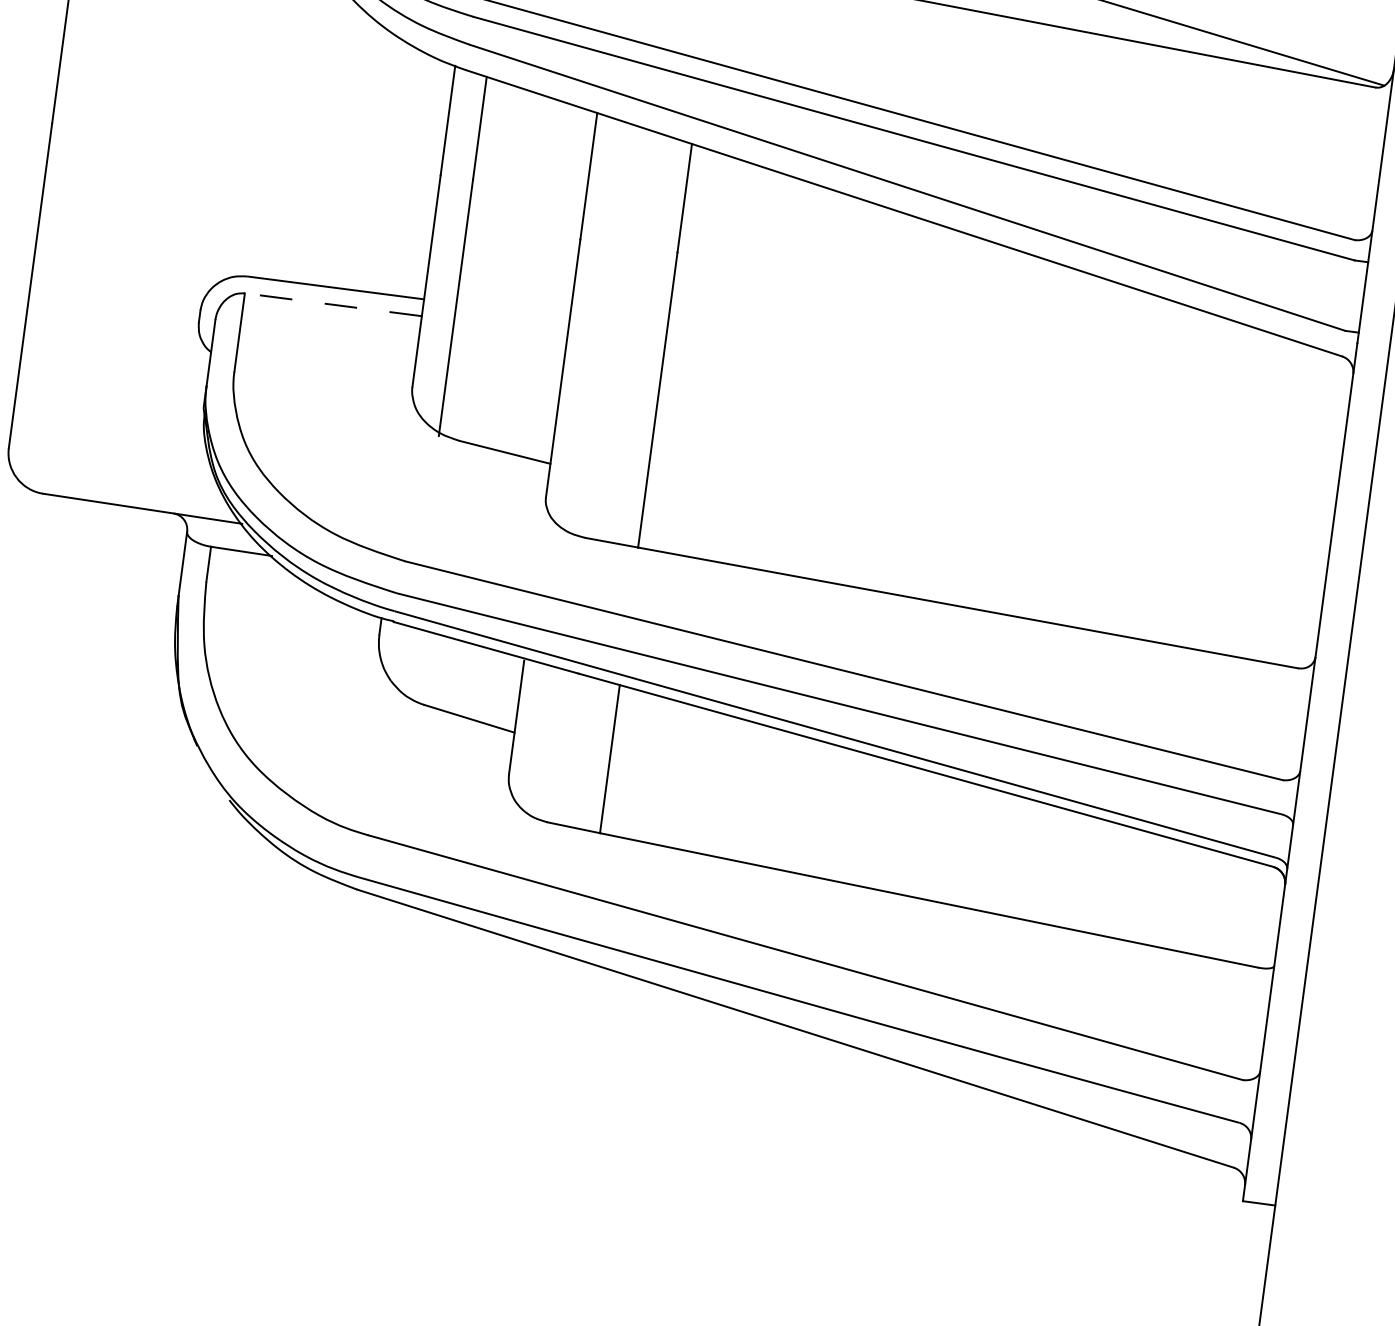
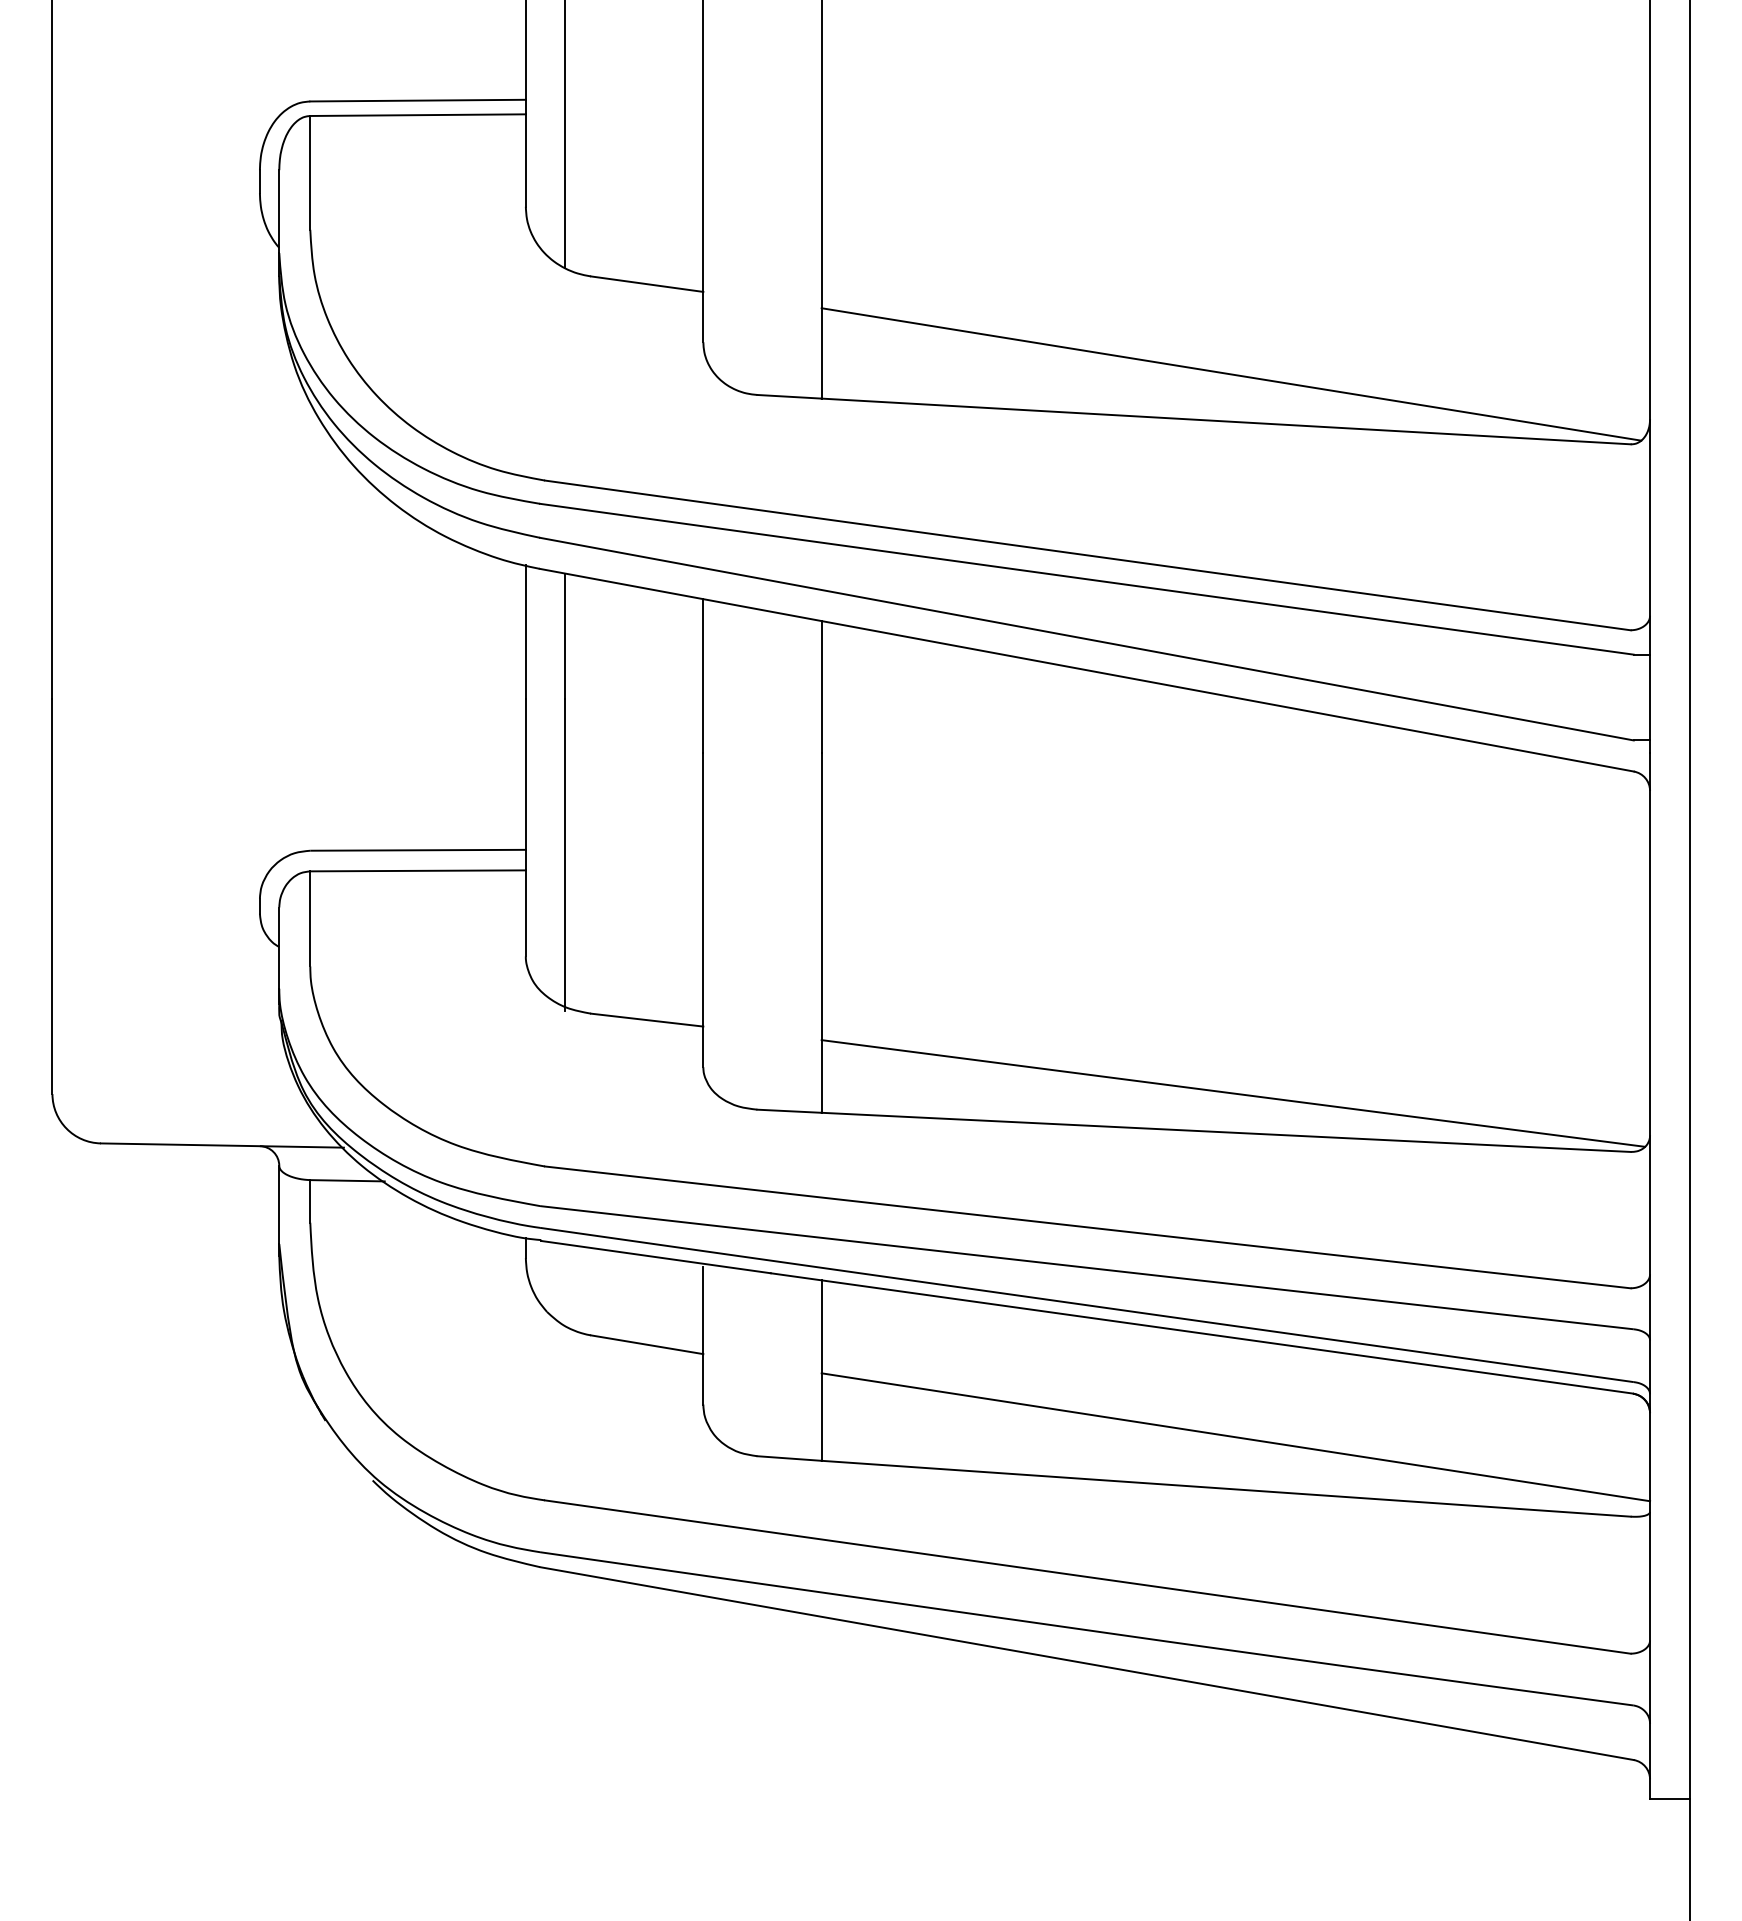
line: (333, 304) -> (418, 870), dashed -> solid
line: (978, 576) -> (1233, 1093), added
line: (942, 859) -> (1235, 1437), added

